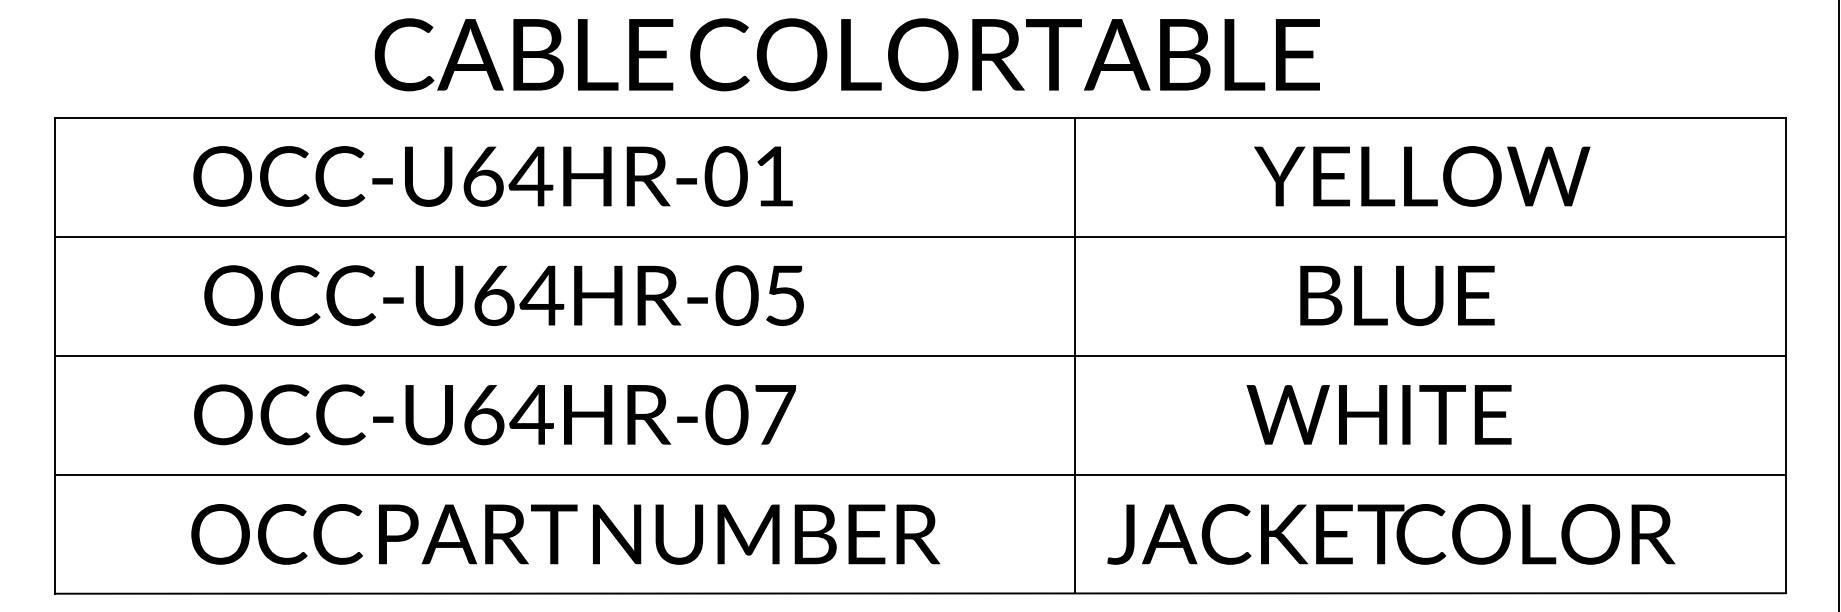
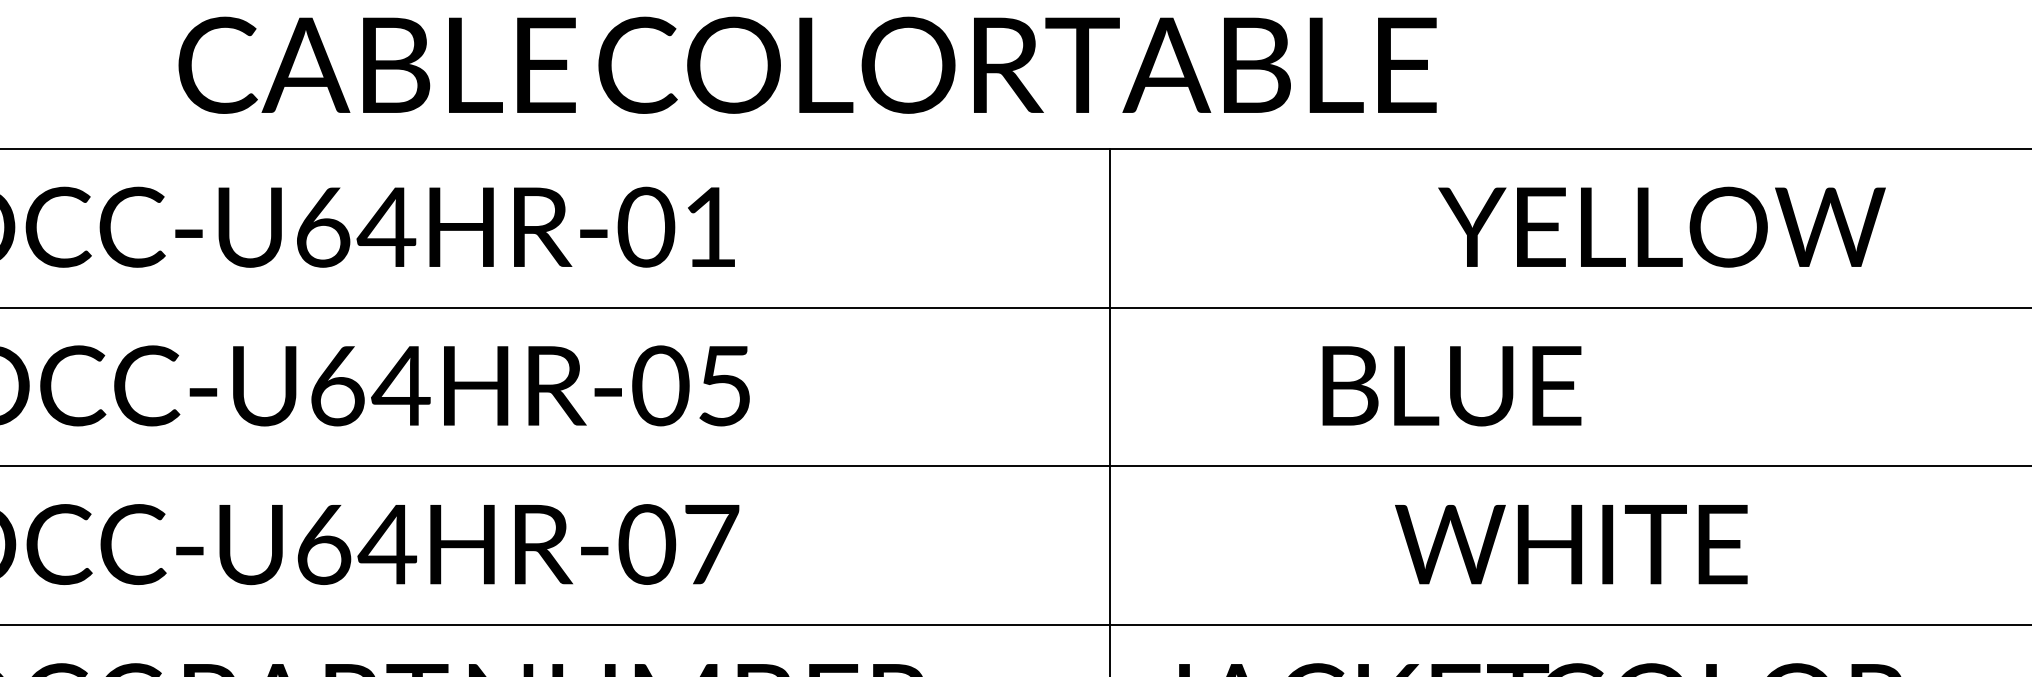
text: (1422, 176) -> (1662, 227), moved
text: (1397, 295) -> (1452, 385), moved
text: (1378, 414) -> (1570, 544), moved

